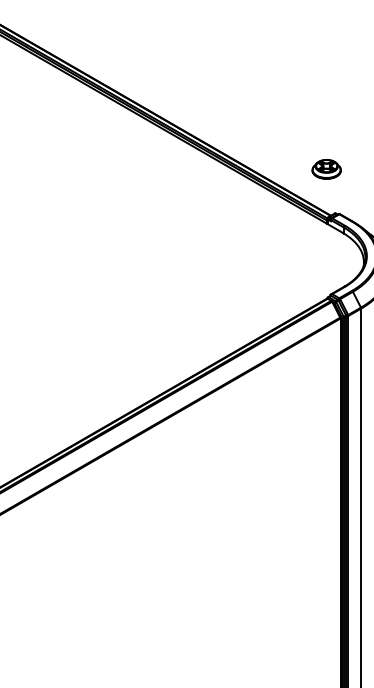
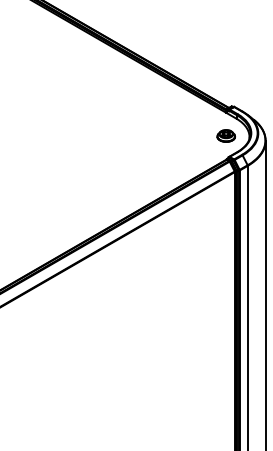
part: (325, 168) -> (225, 135), moved

